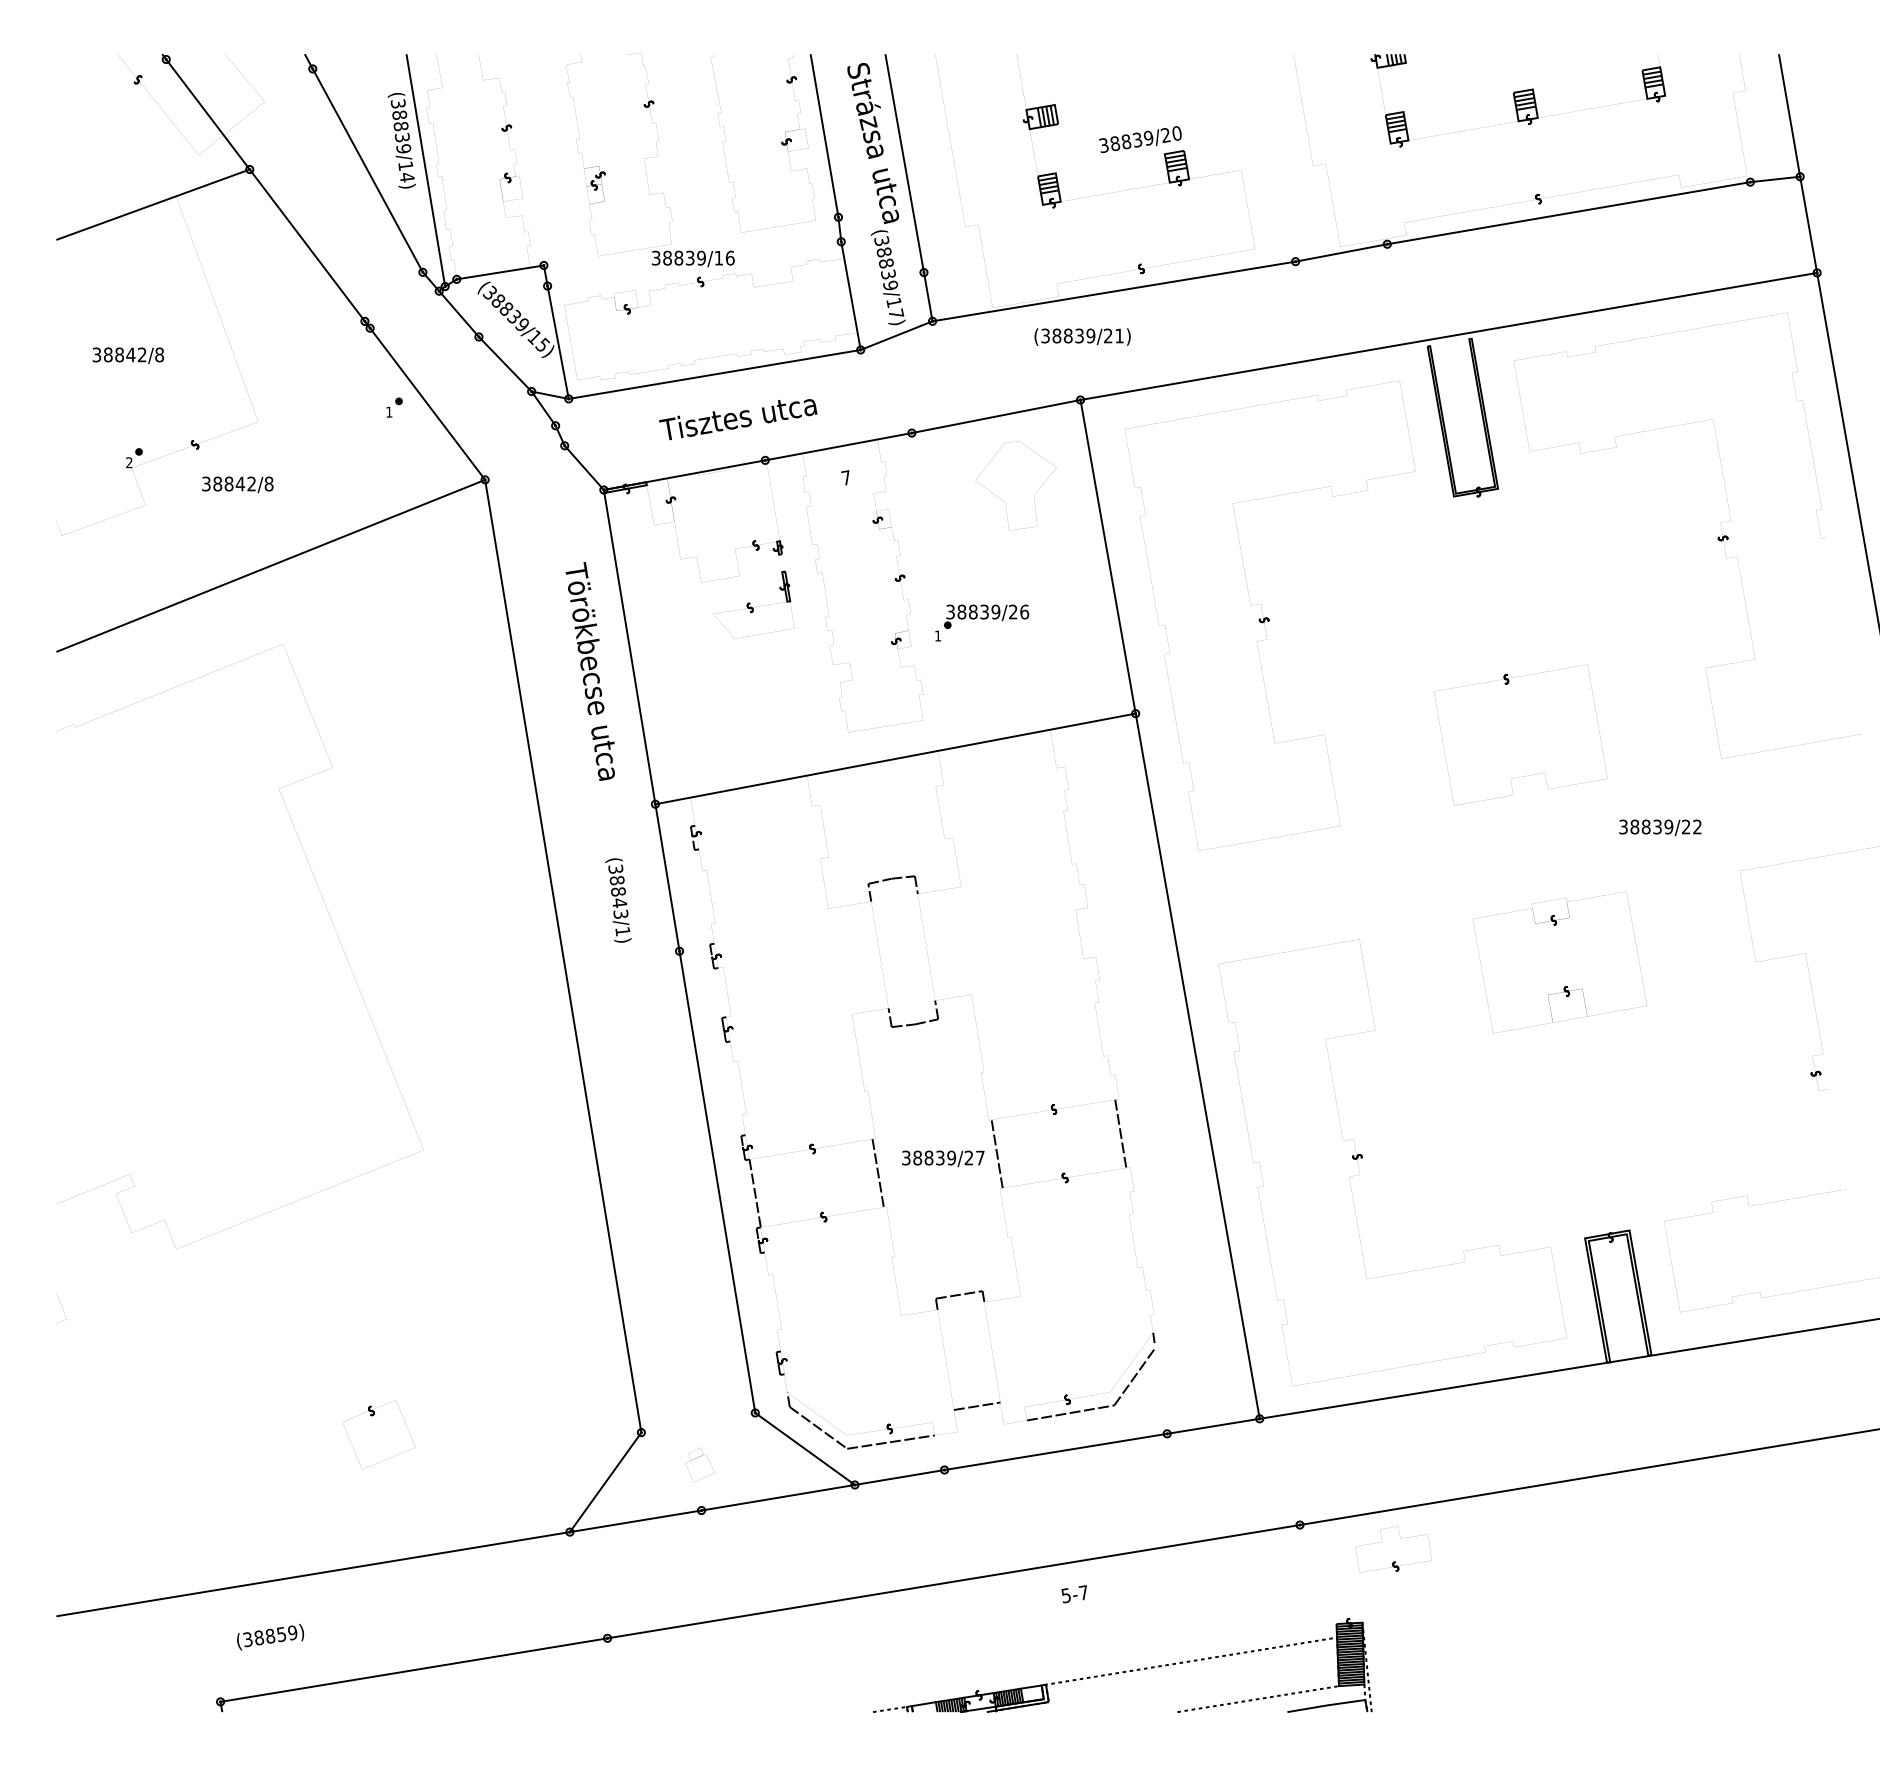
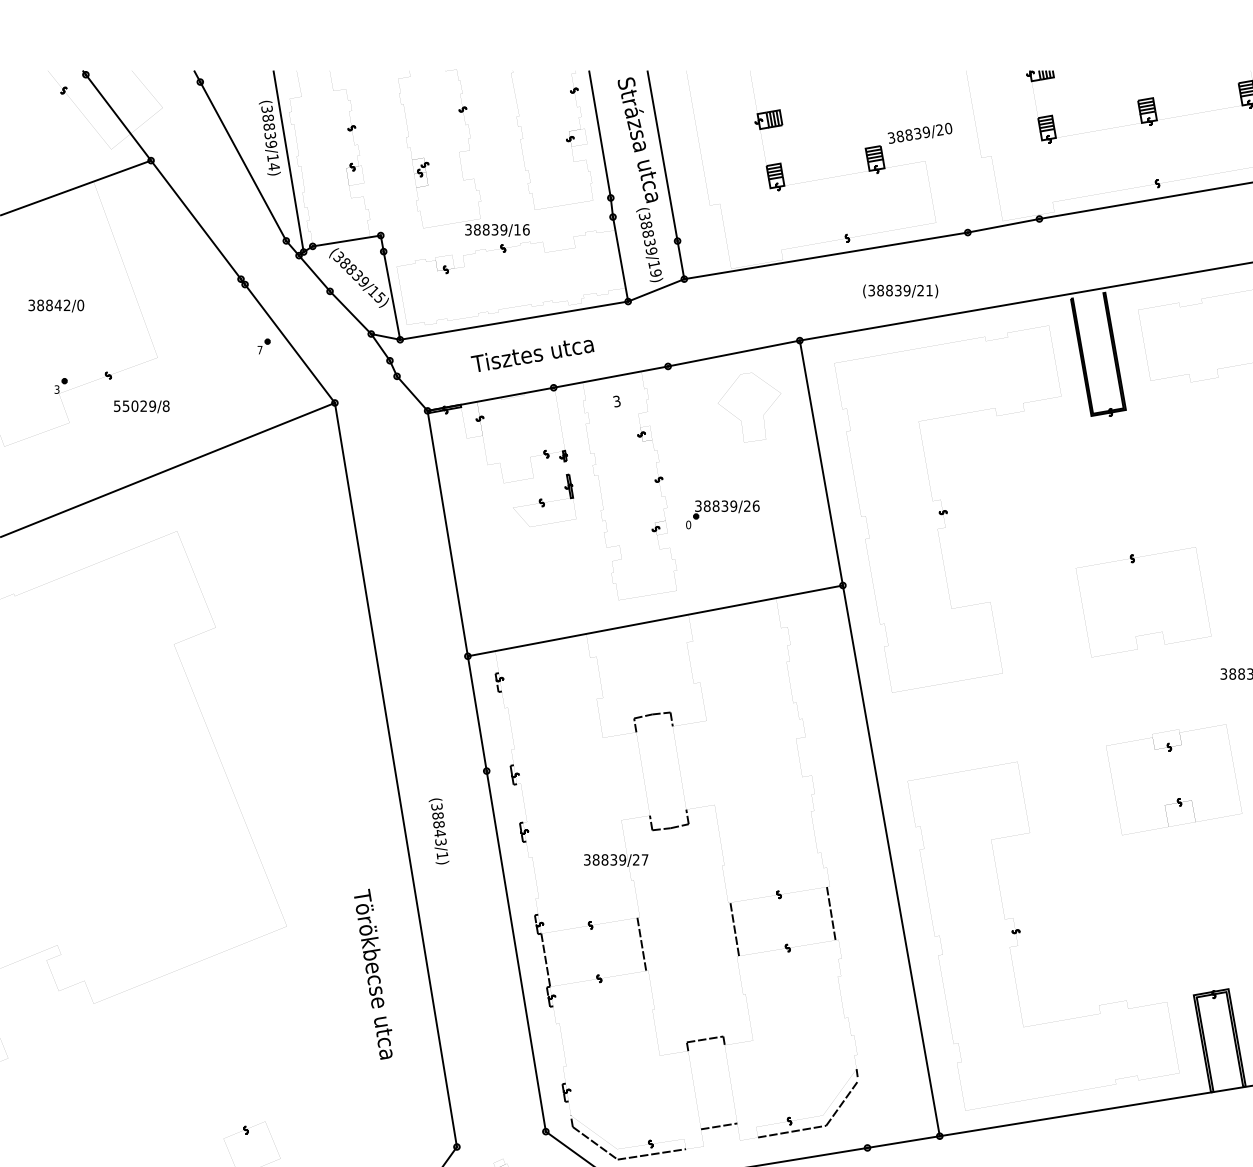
text: (1140, 139) -> (920, 133), moved
text: (896, 313) -> (656, 273), (38839/17) -> (38839/19)
text: (1082, 336) -> (900, 291), moved
text: (159, 354) -> (80, 305), 38842/8 -> 38842/0
text: (389, 411) -> (260, 349), 1 -> 7
text: (129, 463) -> (57, 390), 2 -> 3
text: (846, 477) -> (617, 401), 7 -> 3
text: (229, 483) -> (135, 405), 38842/8 -> 55029/8
text: (937, 635) -> (688, 524), 1 -> 0
text: (589, 671) -> (372, 974), moved
text: (618, 900) -> (439, 831), moved
text: (943, 1158) -> (616, 860), moved

